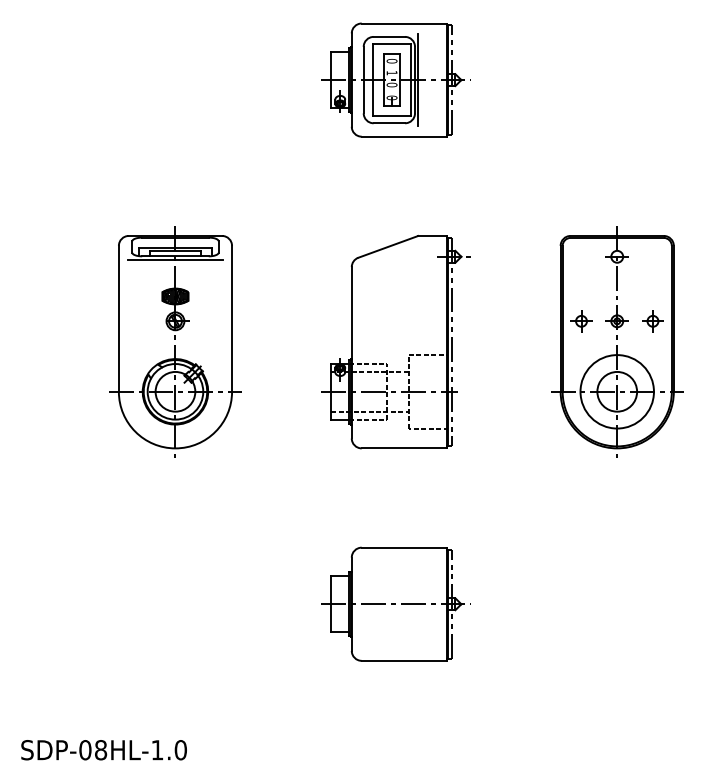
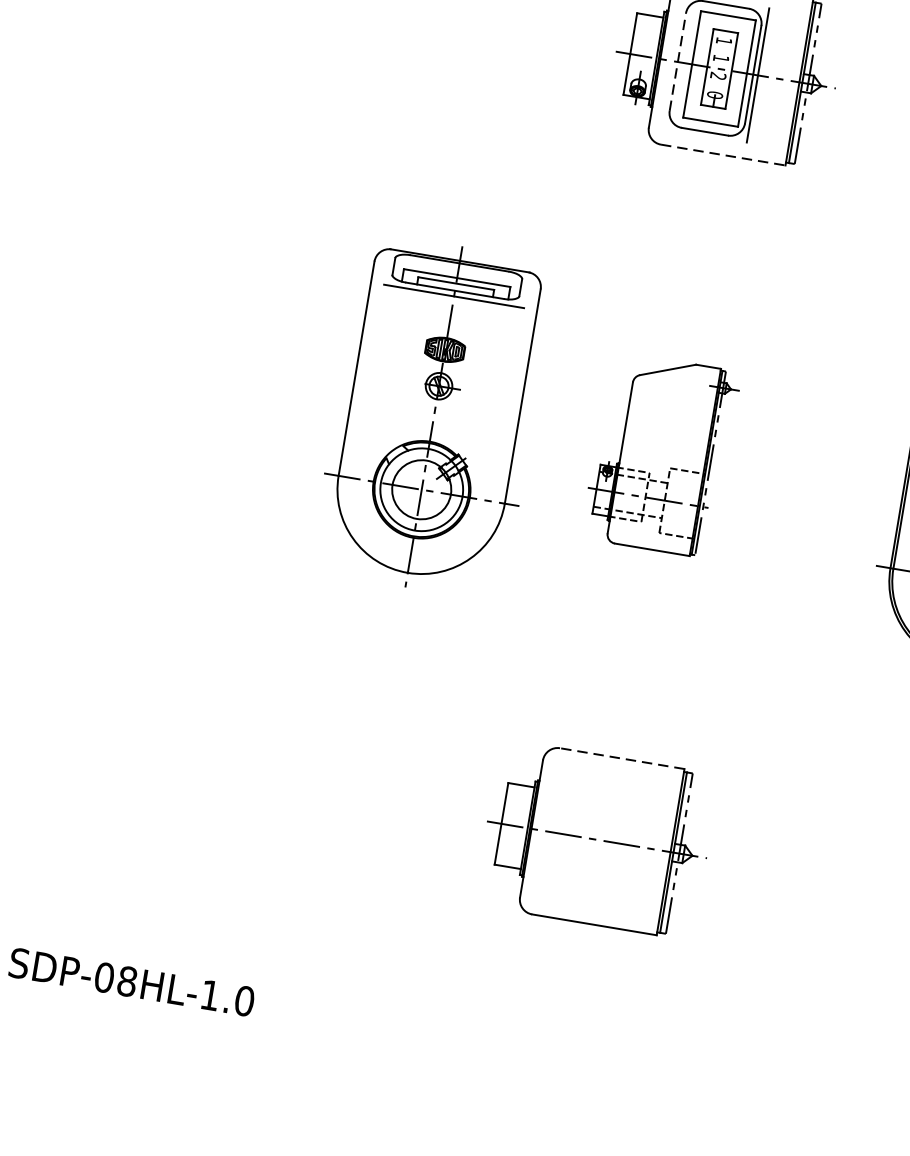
text: (391, 60) -> (723, 40), 0 -> 1
line: (363, 79) -> (677, 61), solid -> dashed
text: (391, 84) -> (717, 75), 0 -> 2
line: (404, 136) -> (723, 154), solid -> dashed
part: (175, 341) -> (434, 415), moved
part: (395, 342) -> (660, 455), size x0.6
line: (403, 547) -> (621, 758), solid -> dashed

